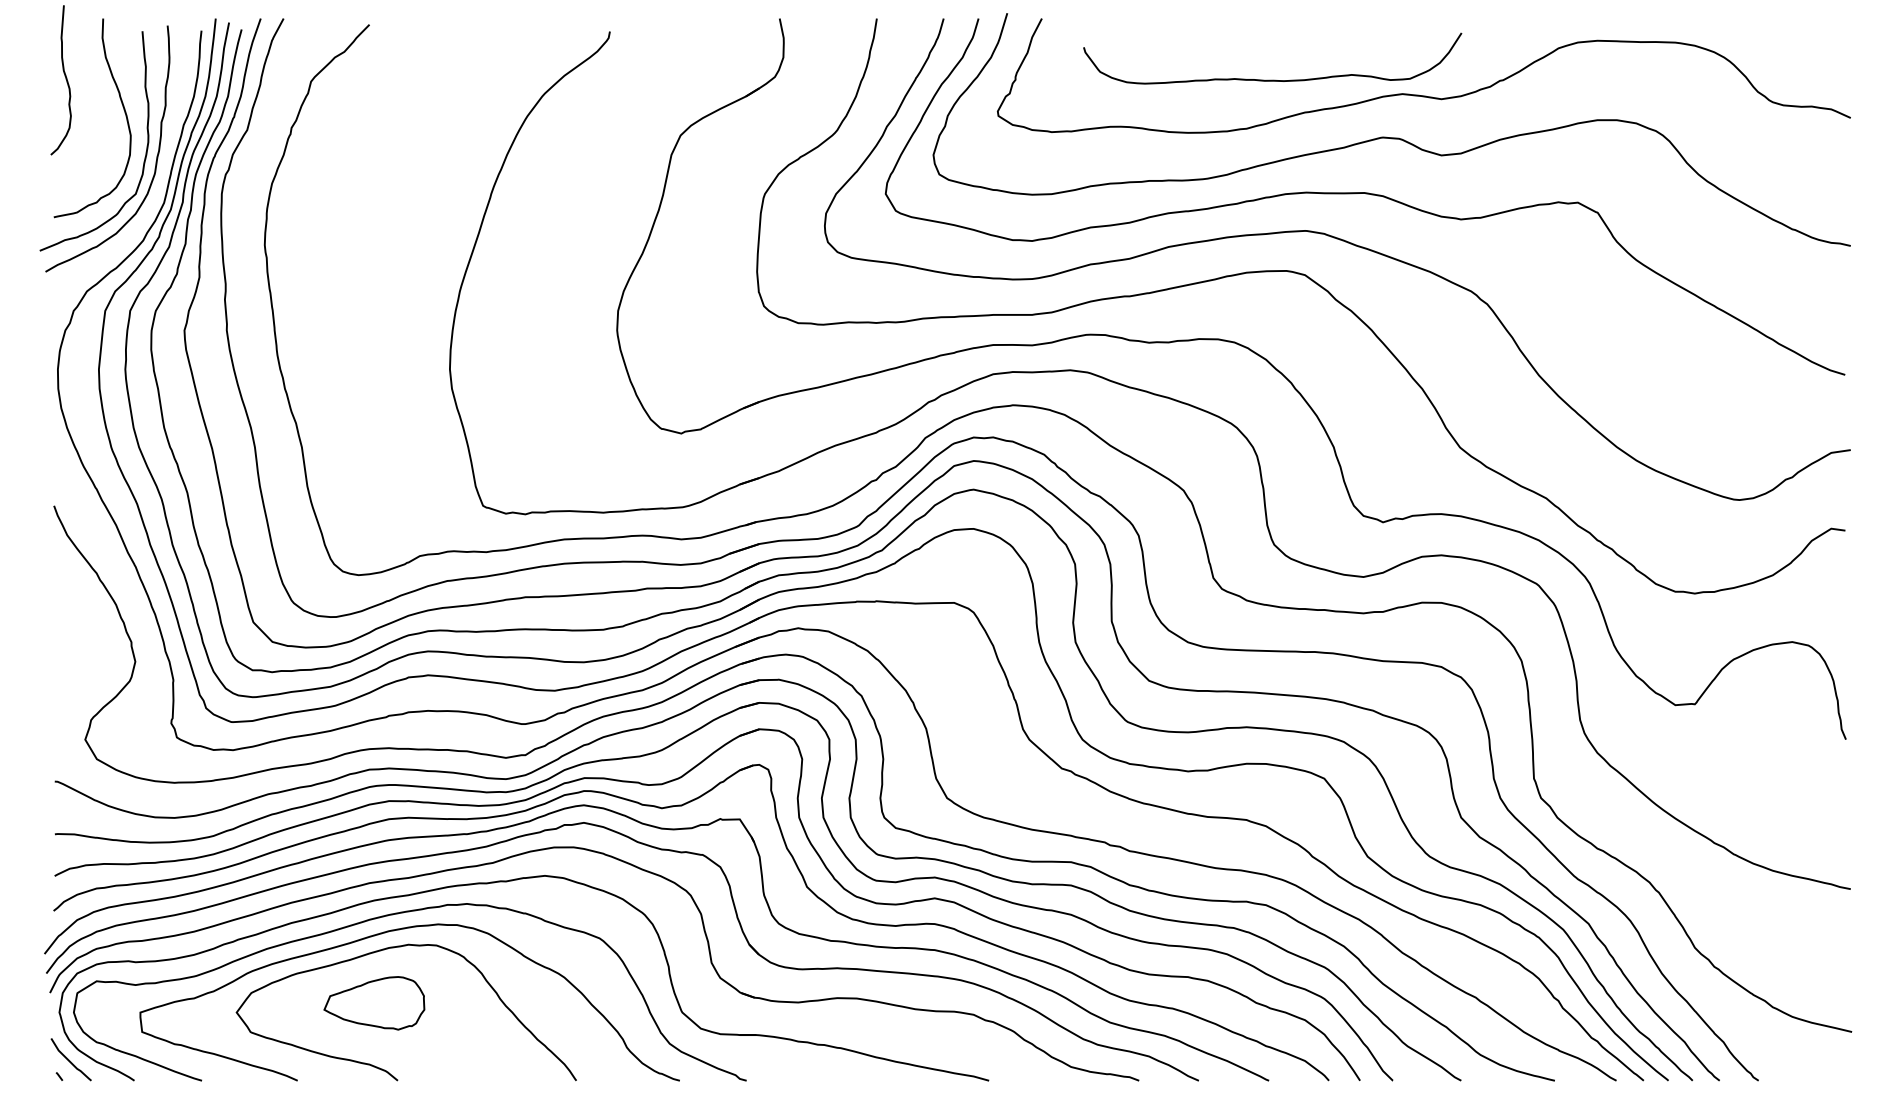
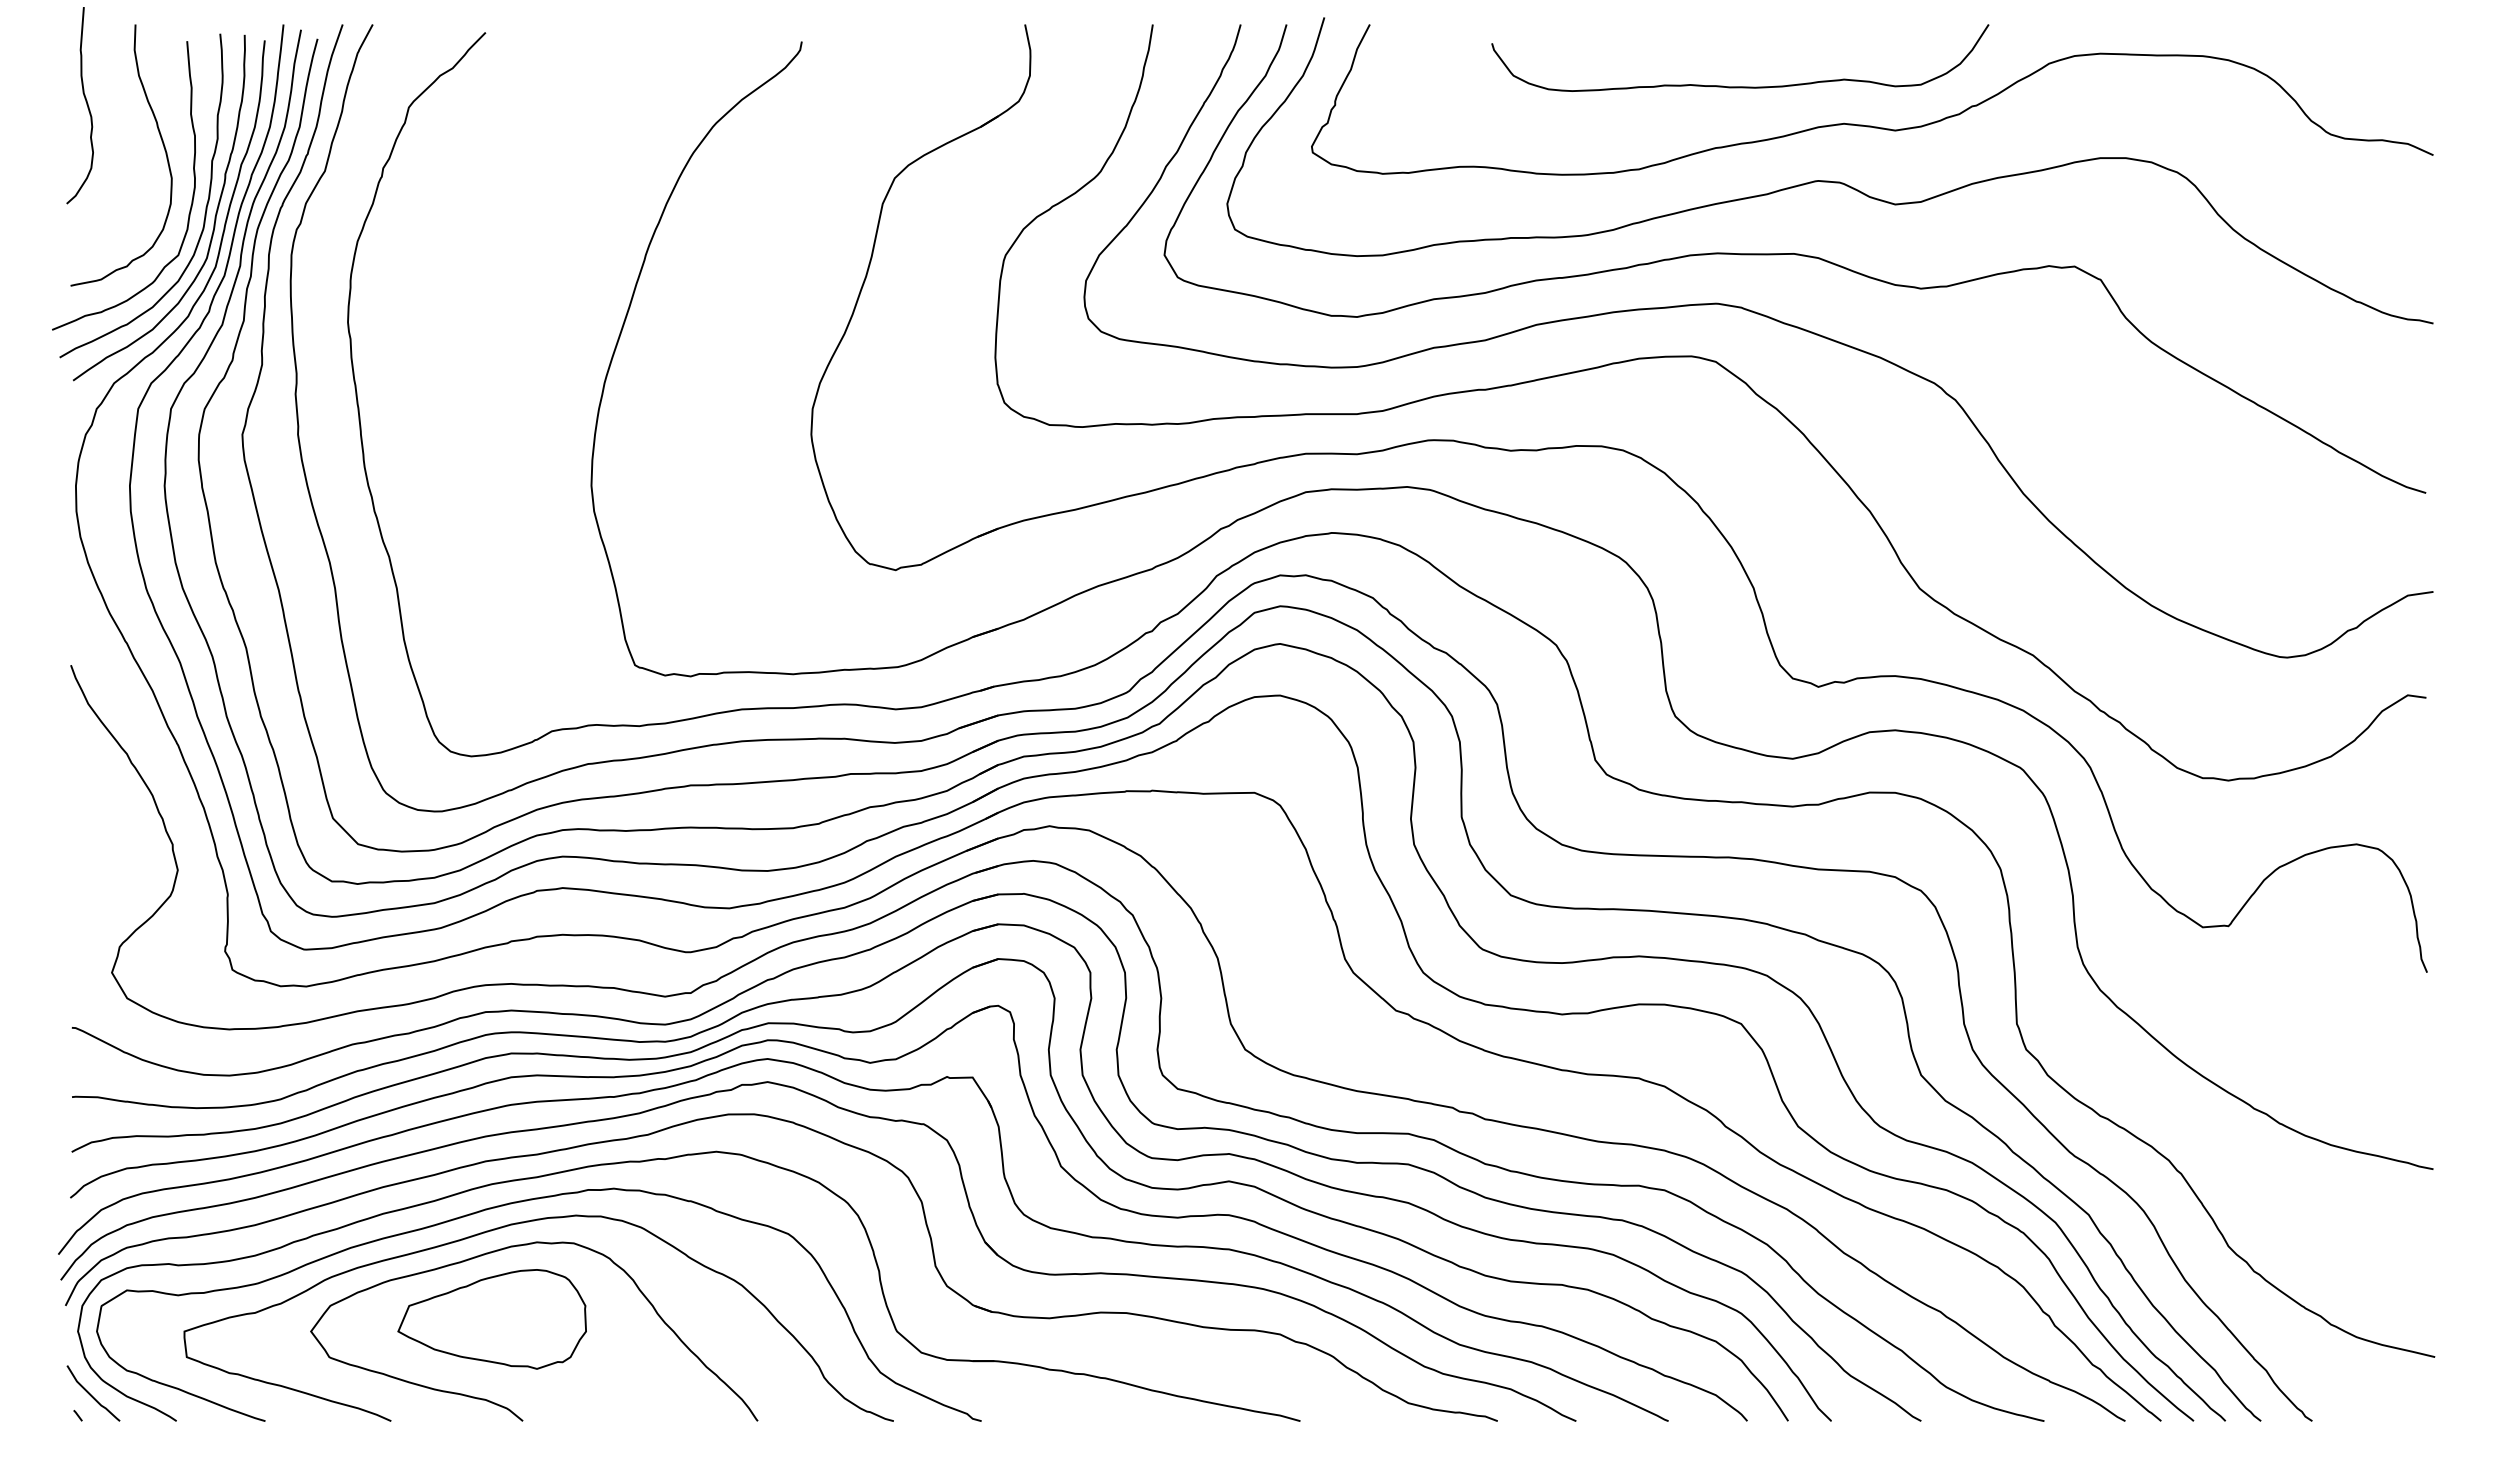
curve: (1272, 80) -> (1740, 86), moved
curve: (163, 164) -> (214, 216), added
part: (373, 1003) -> (491, 1319), size x1.43

